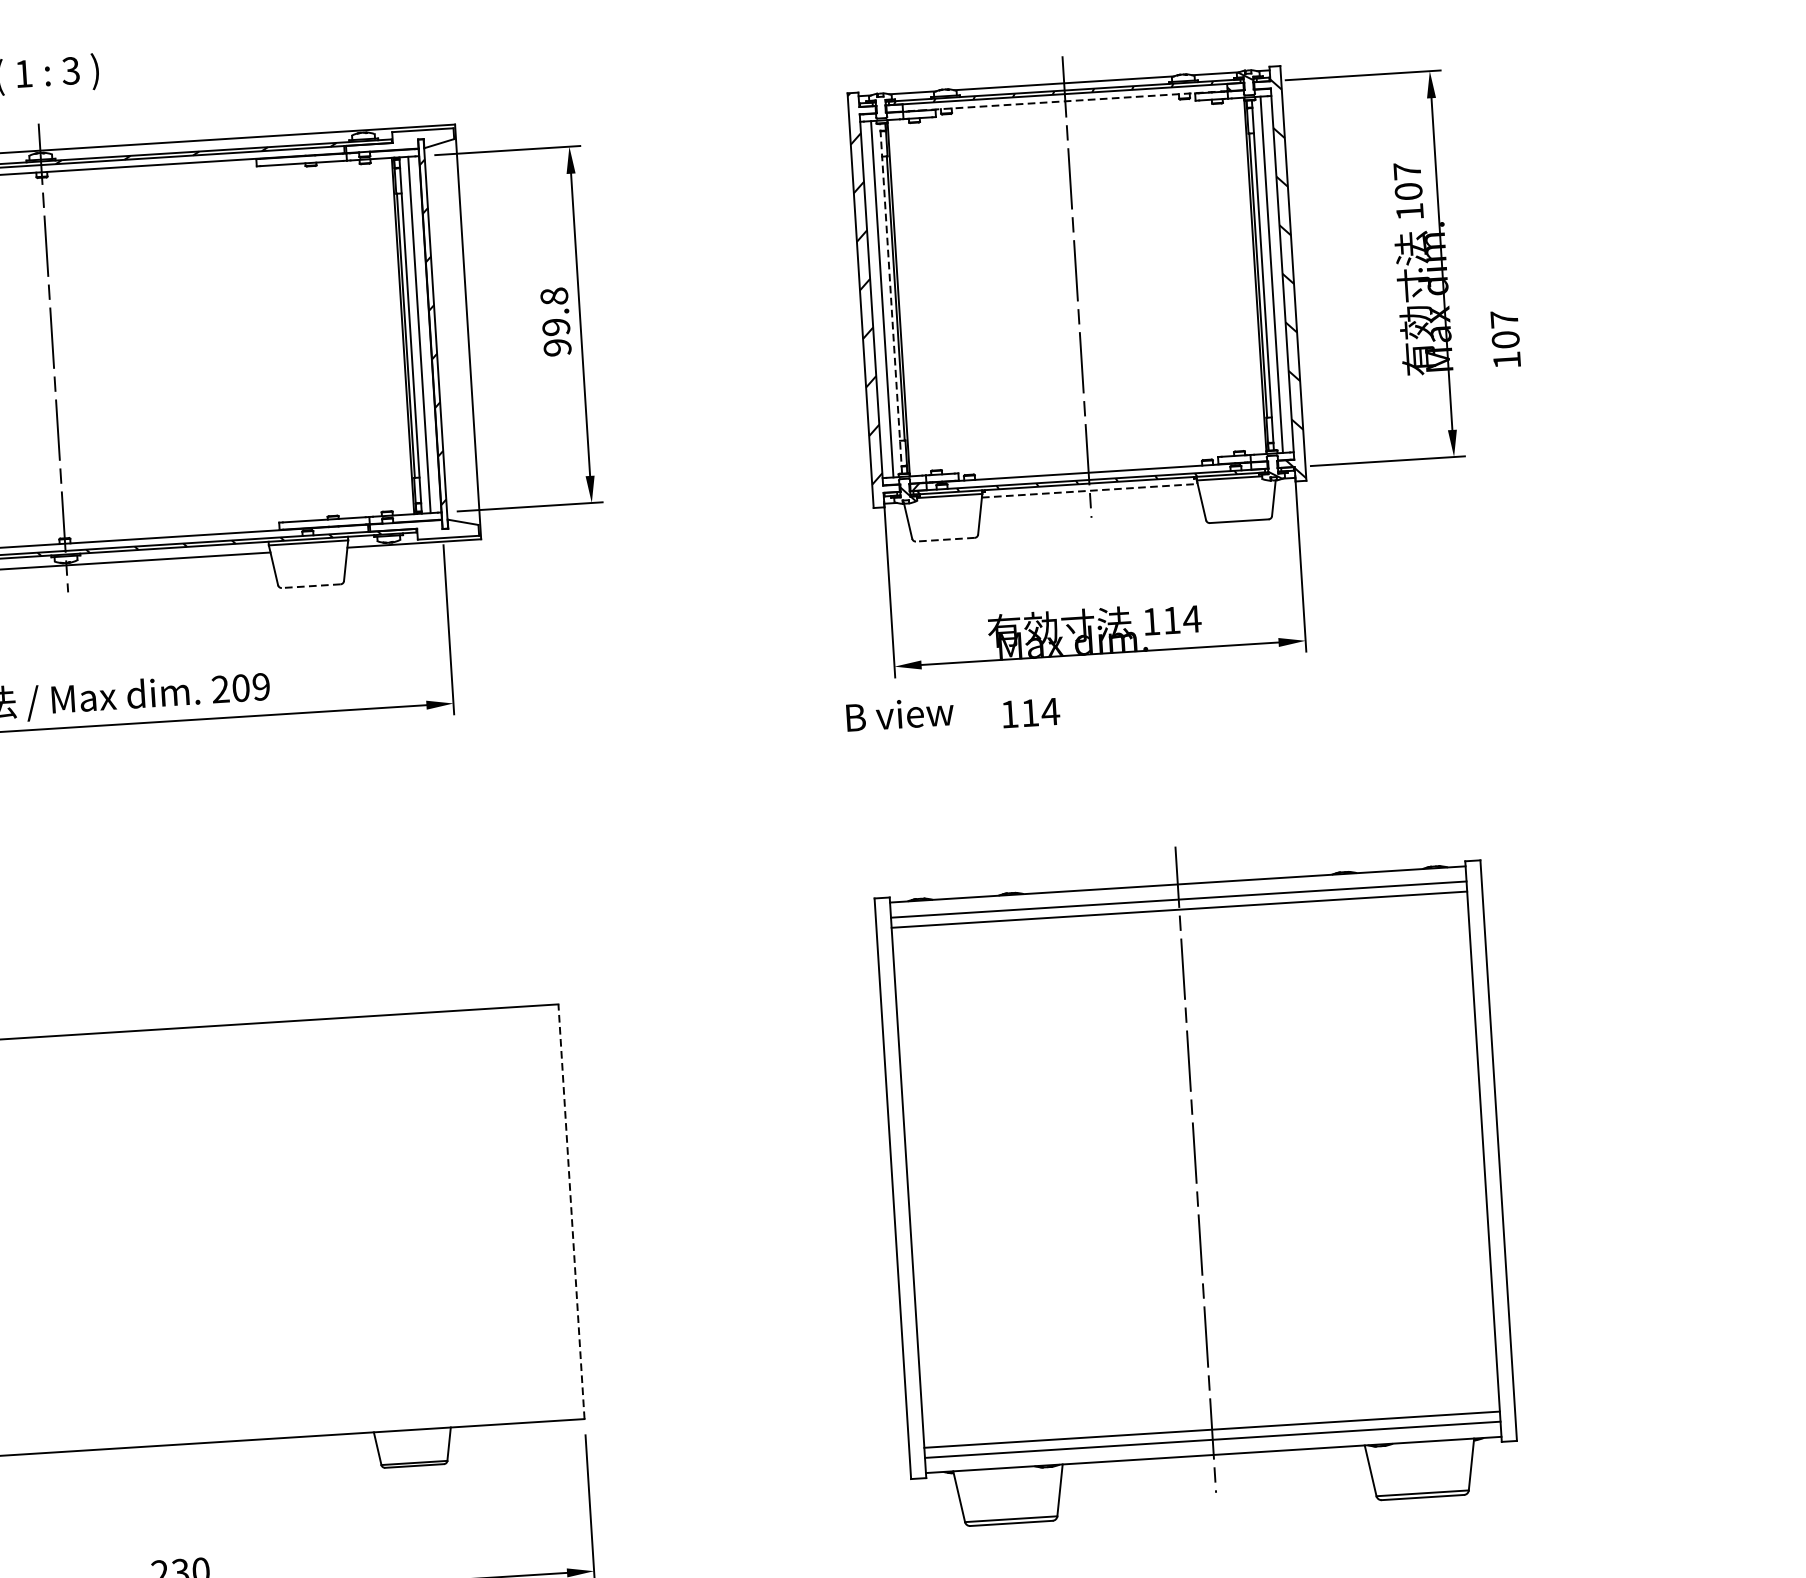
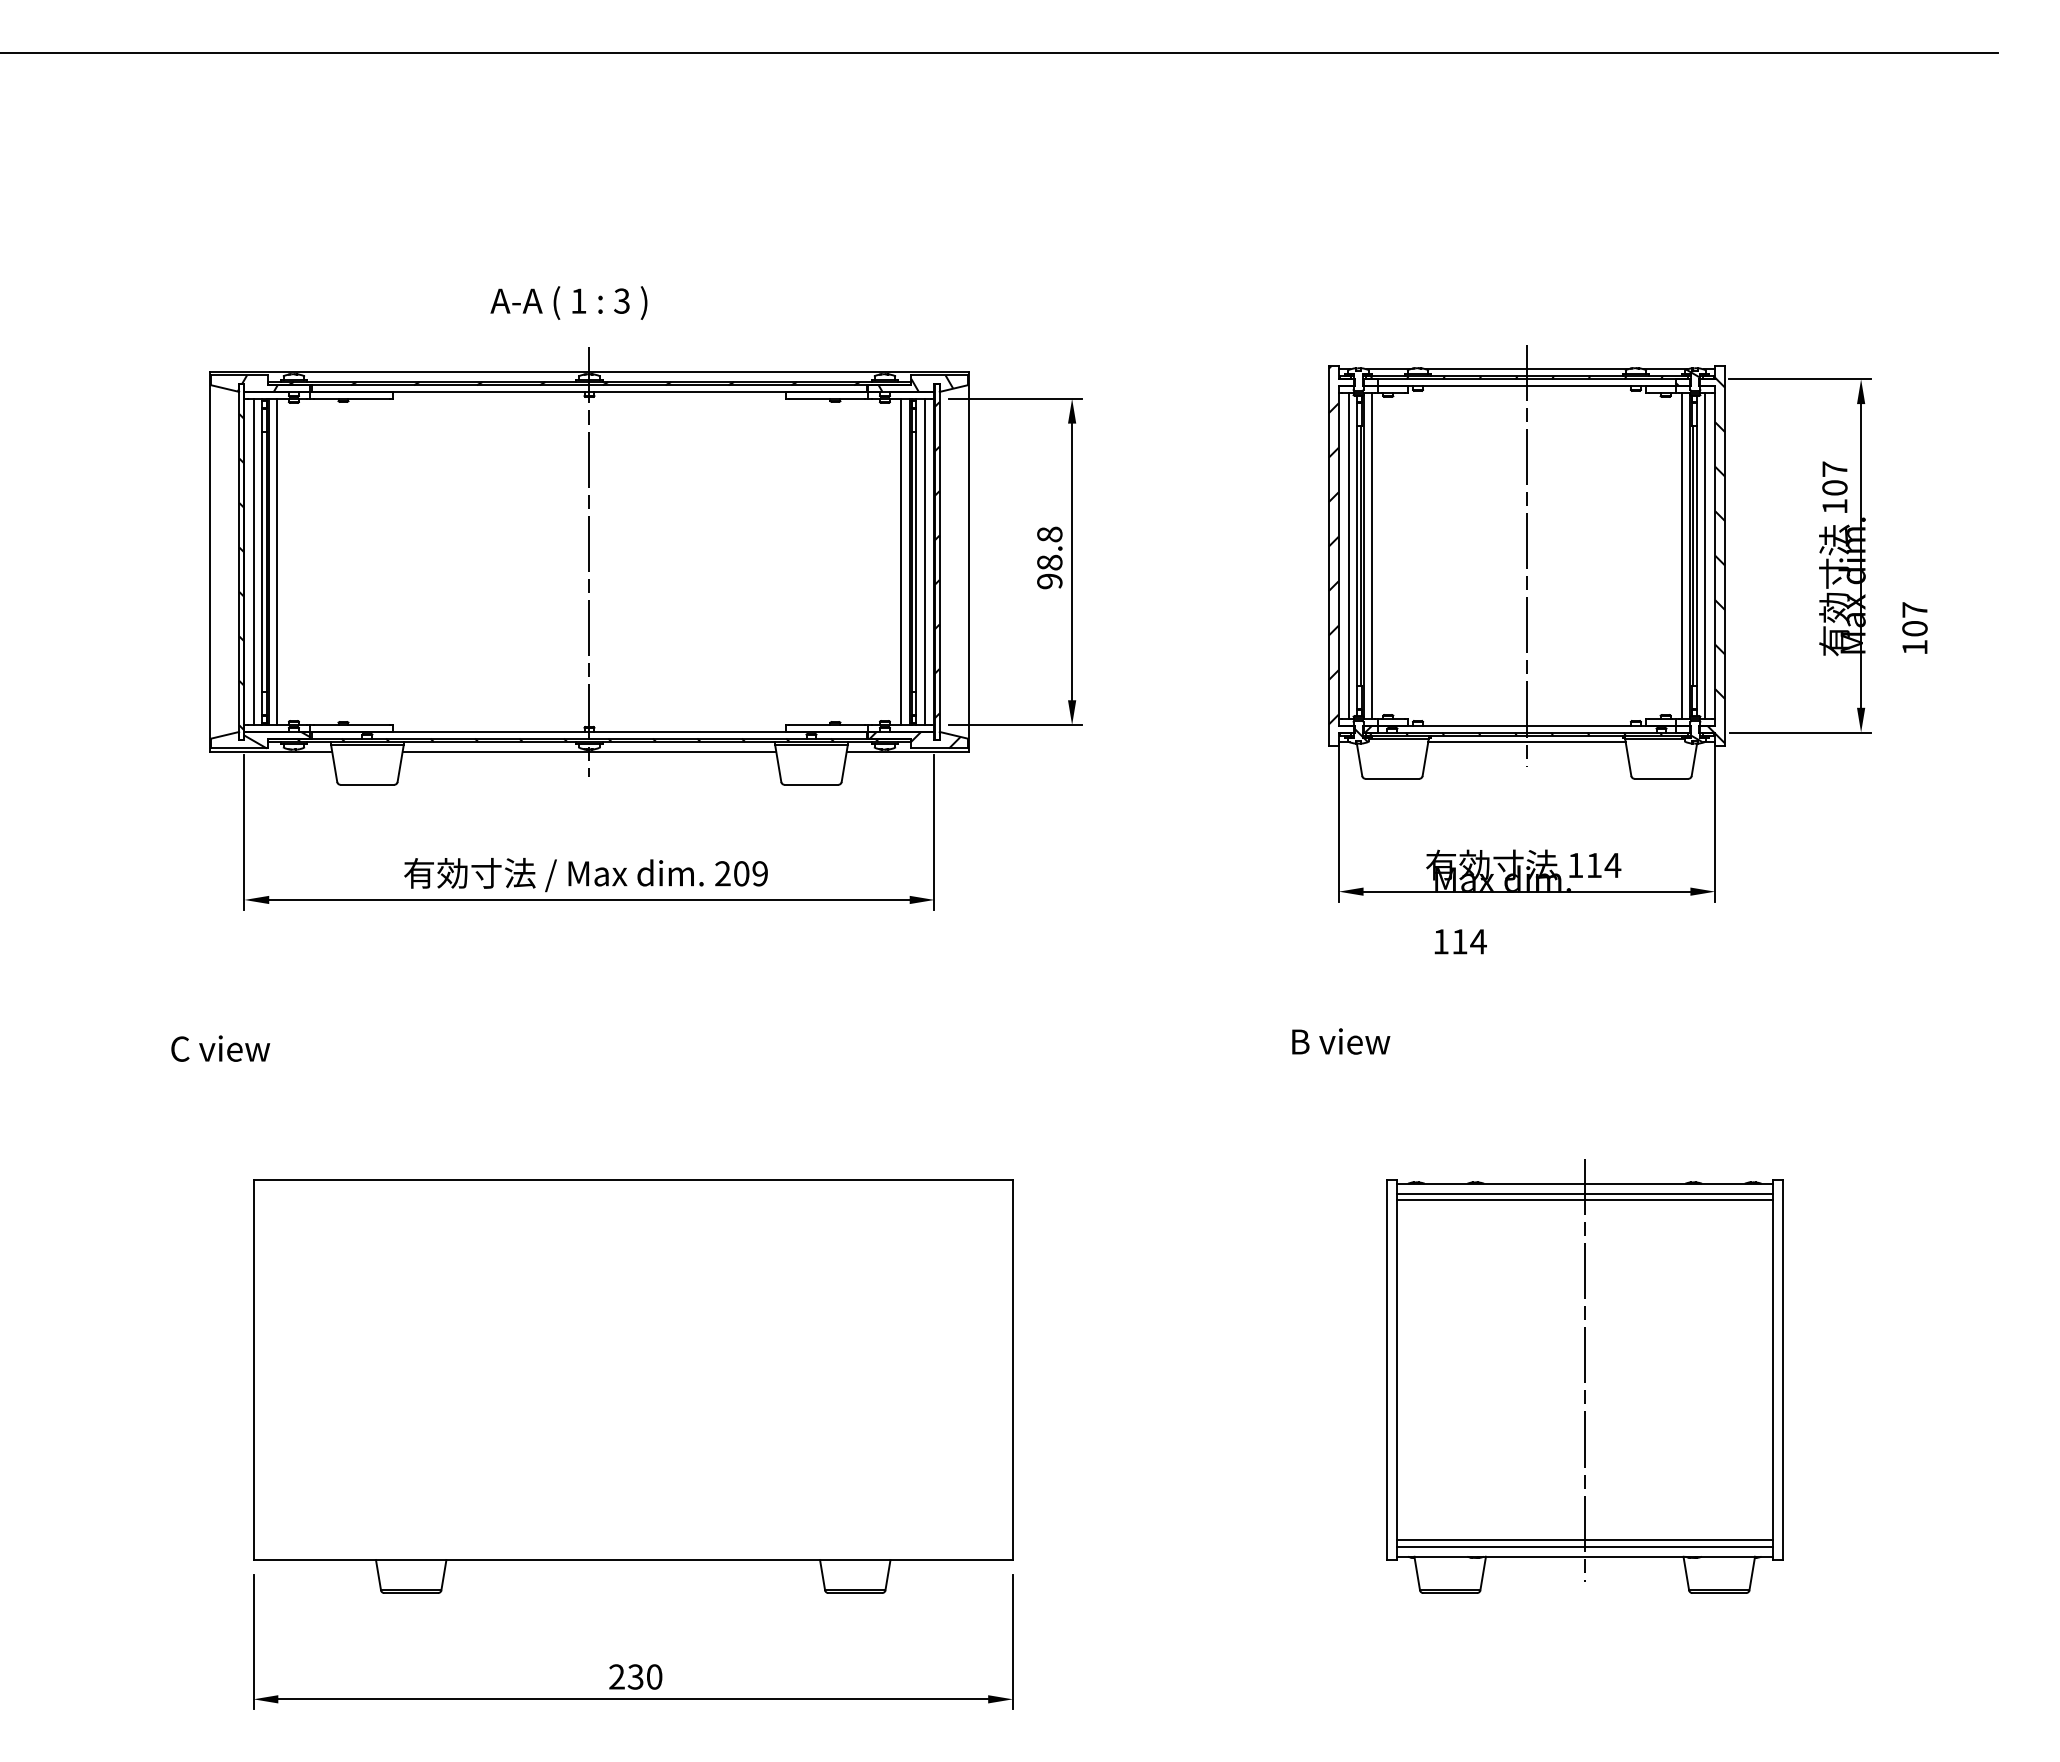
line: (1064, 100) -> (1526, 385), dashed -> solid
hatch: (397, 140) -> (915, 383), added
line: (1246, 275) -> (1682, 555), added
line: (907, 297) -> (1371, 555), added
line: (890, 298) -> (1356, 555), dashed -> solid
text: (555, 327) -> (1049, 562), 99.8 -> 98.8
line: (394, 336) -> (901, 561), added
line: (1089, 490) -> (1526, 742), dashed -> solid
hatch: (421, 529) -> (915, 739), added
line: (945, 539) -> (1392, 778), dashed -> solid
line: (311, 585) -> (811, 784), dashed -> solid
text: (900, 714) -> (1341, 1041), moved
part: (1196, 1179) -> (1584, 1376), size x0.71
line: (571, 1212) -> (1012, 1370), dashed -> solid

